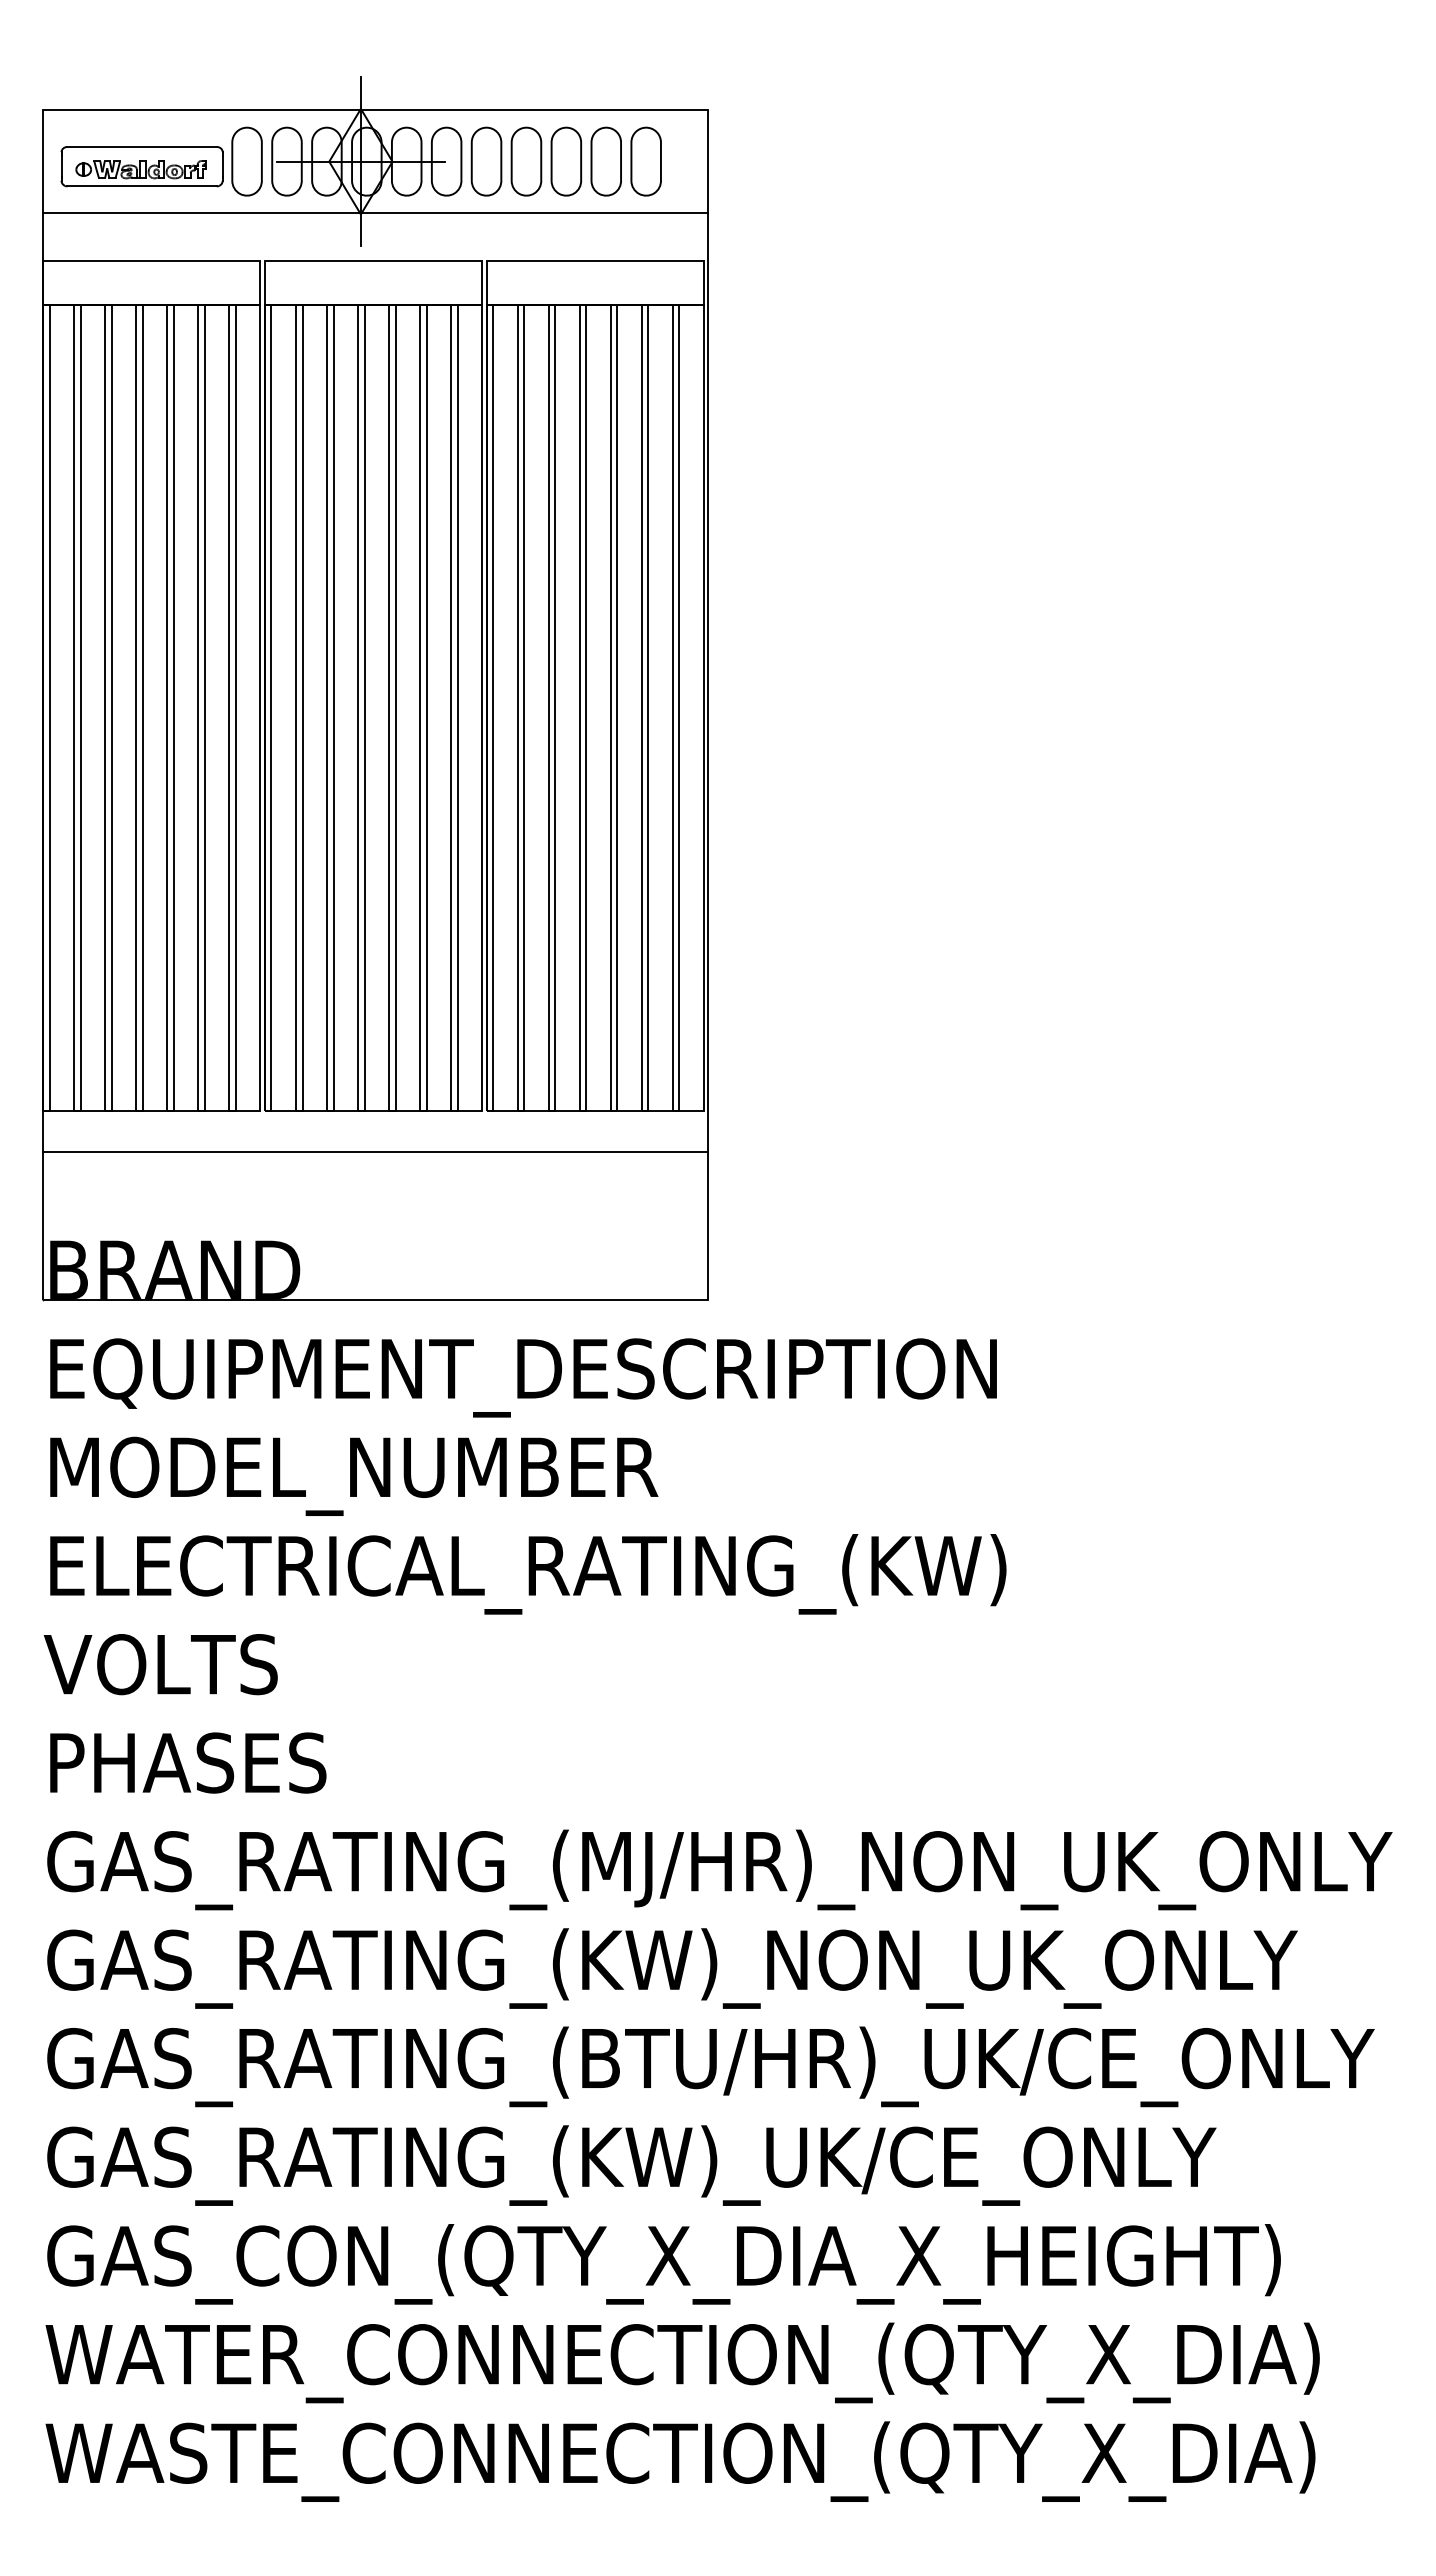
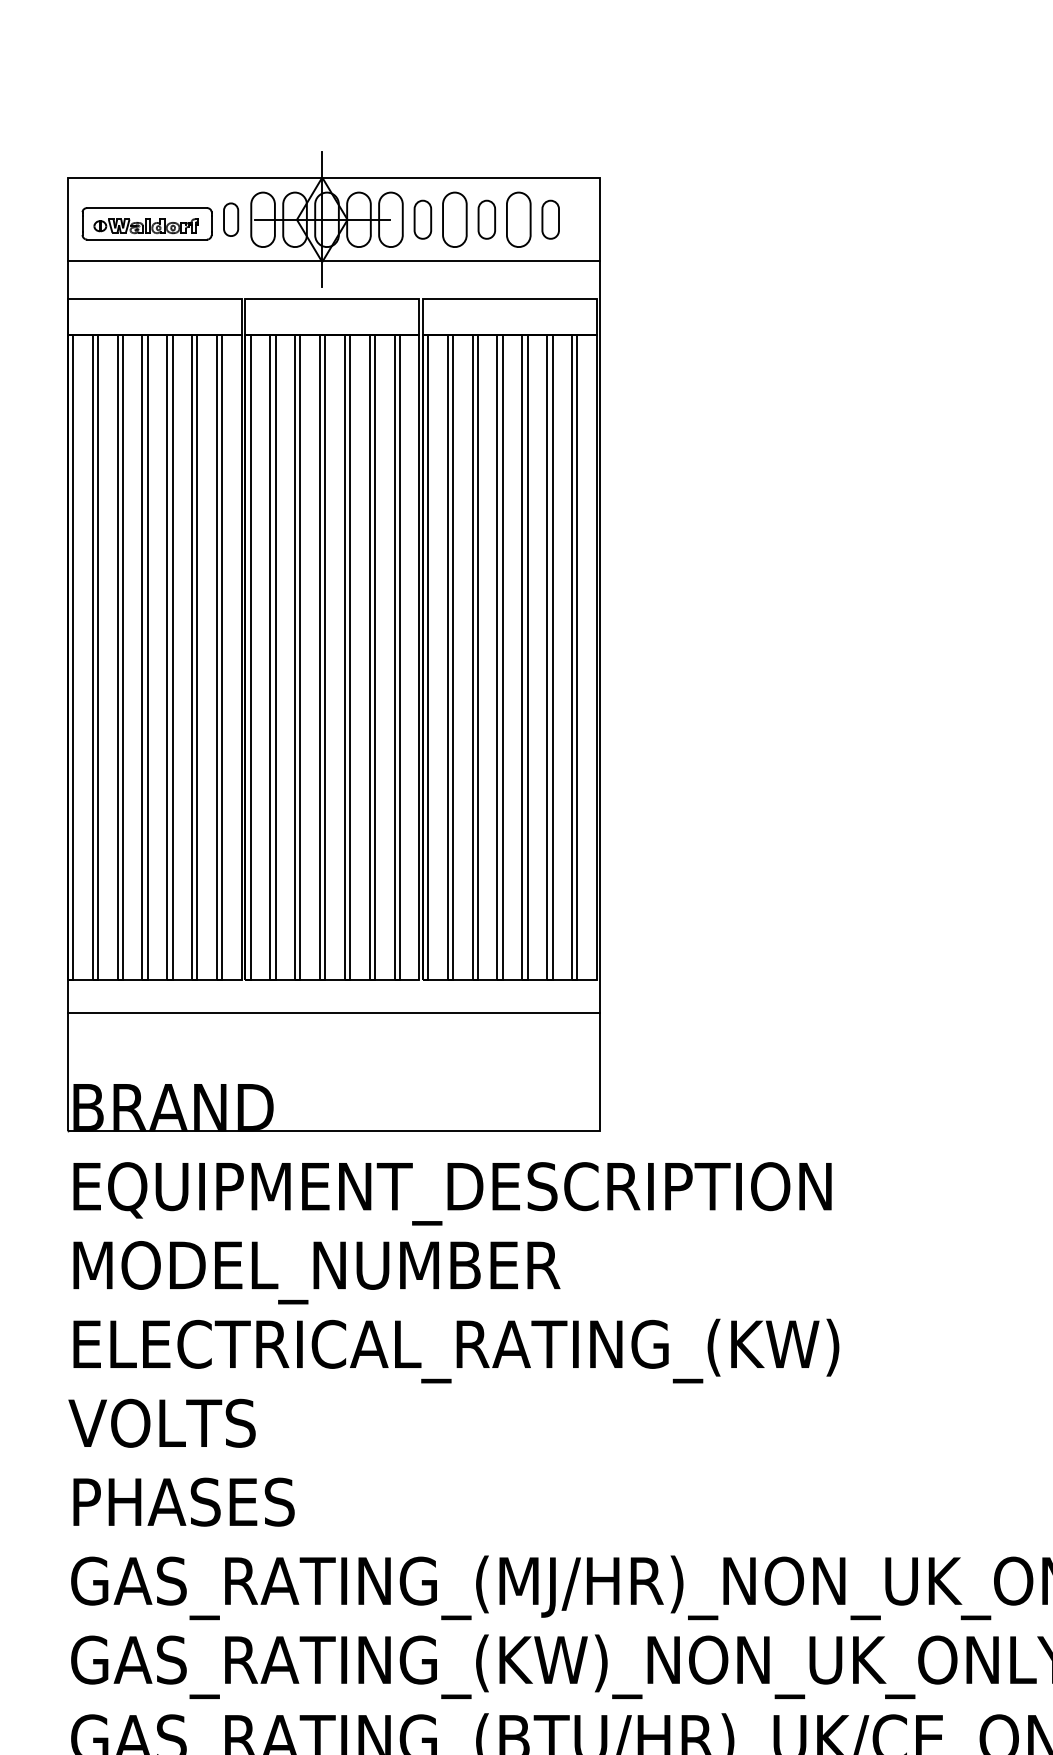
part: (246, 161) -> (230, 219), size x0.6
part: (486, 161) -> (422, 219), size x0.7
part: (566, 161) -> (486, 219), size x0.7
part: (645, 161) -> (550, 219), size x0.7

